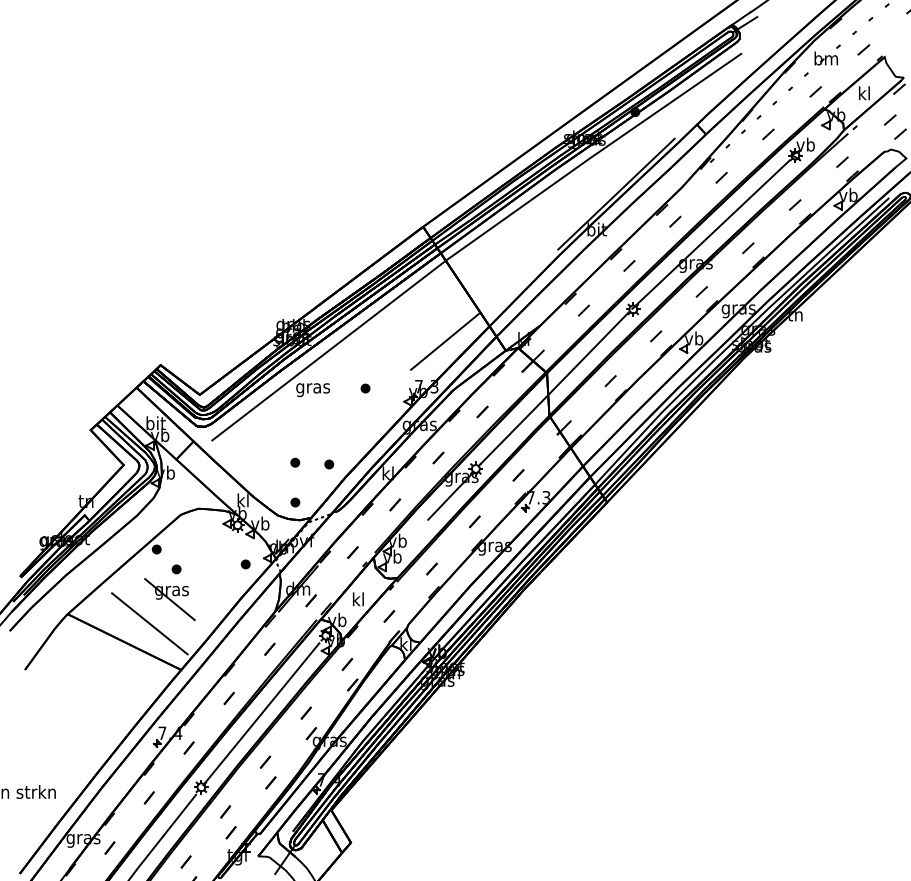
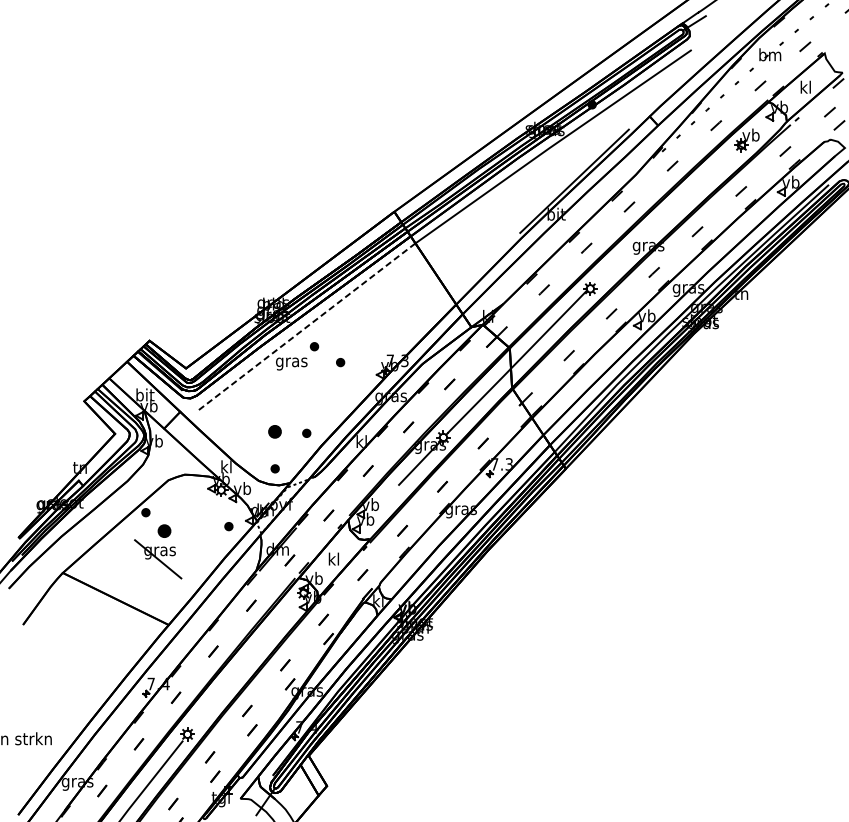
line: (710, 234) -> (662, 218), removed
line: (445, 340) -> (415, 317), removed
line: (328, 350) -> (306, 327), solid -> dashed
part: (337, 371) -> (314, 346), added
part: (295, 462) -> (275, 431), size x1.6
part: (176, 569) -> (164, 531), size x1.6
line: (149, 623) -> (139, 581), removed
line: (261, 714) -> (243, 666), removed

